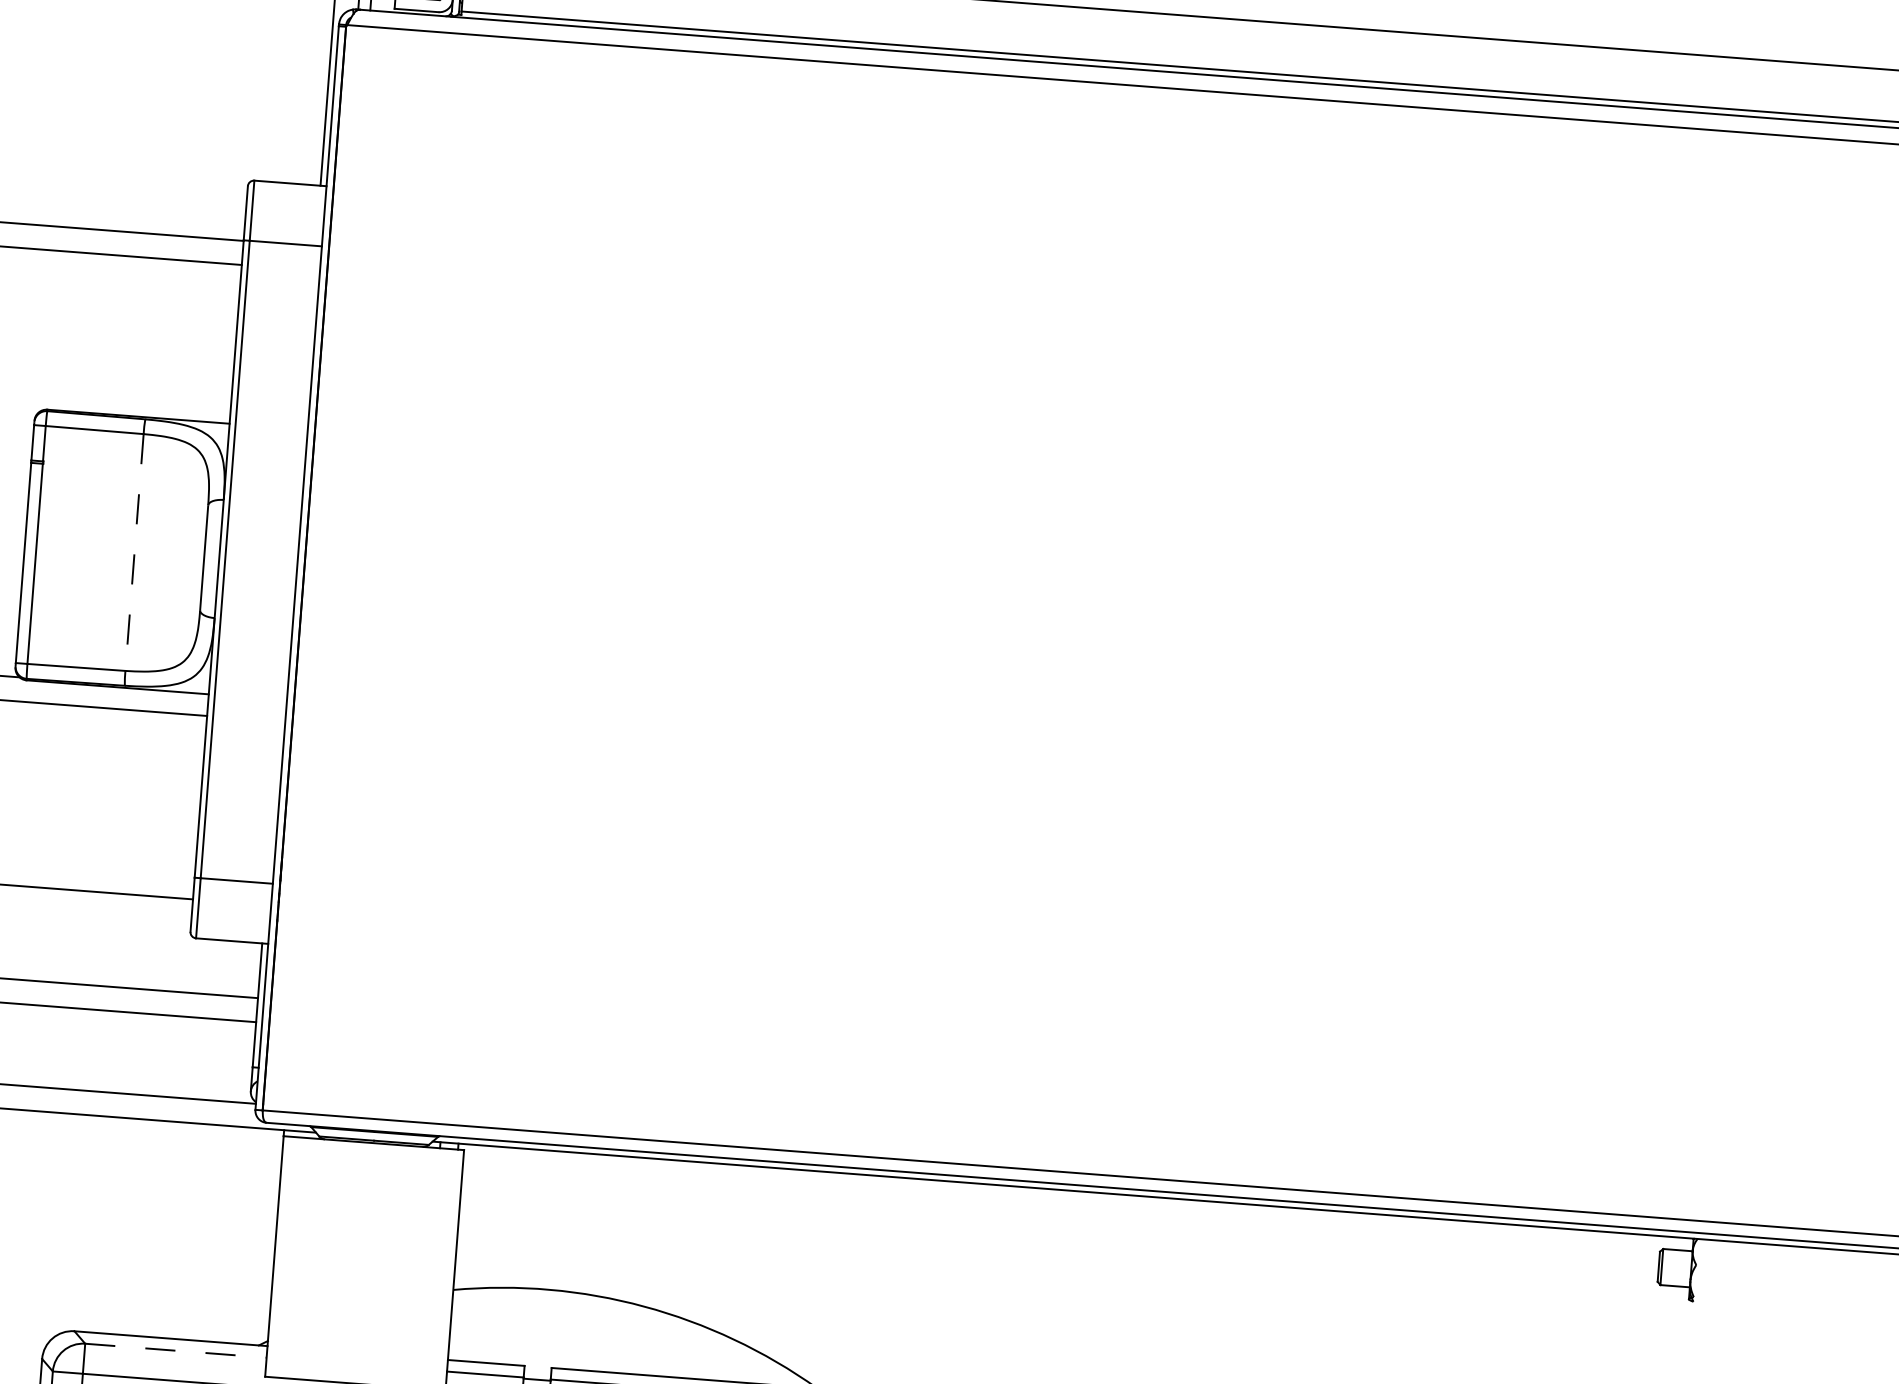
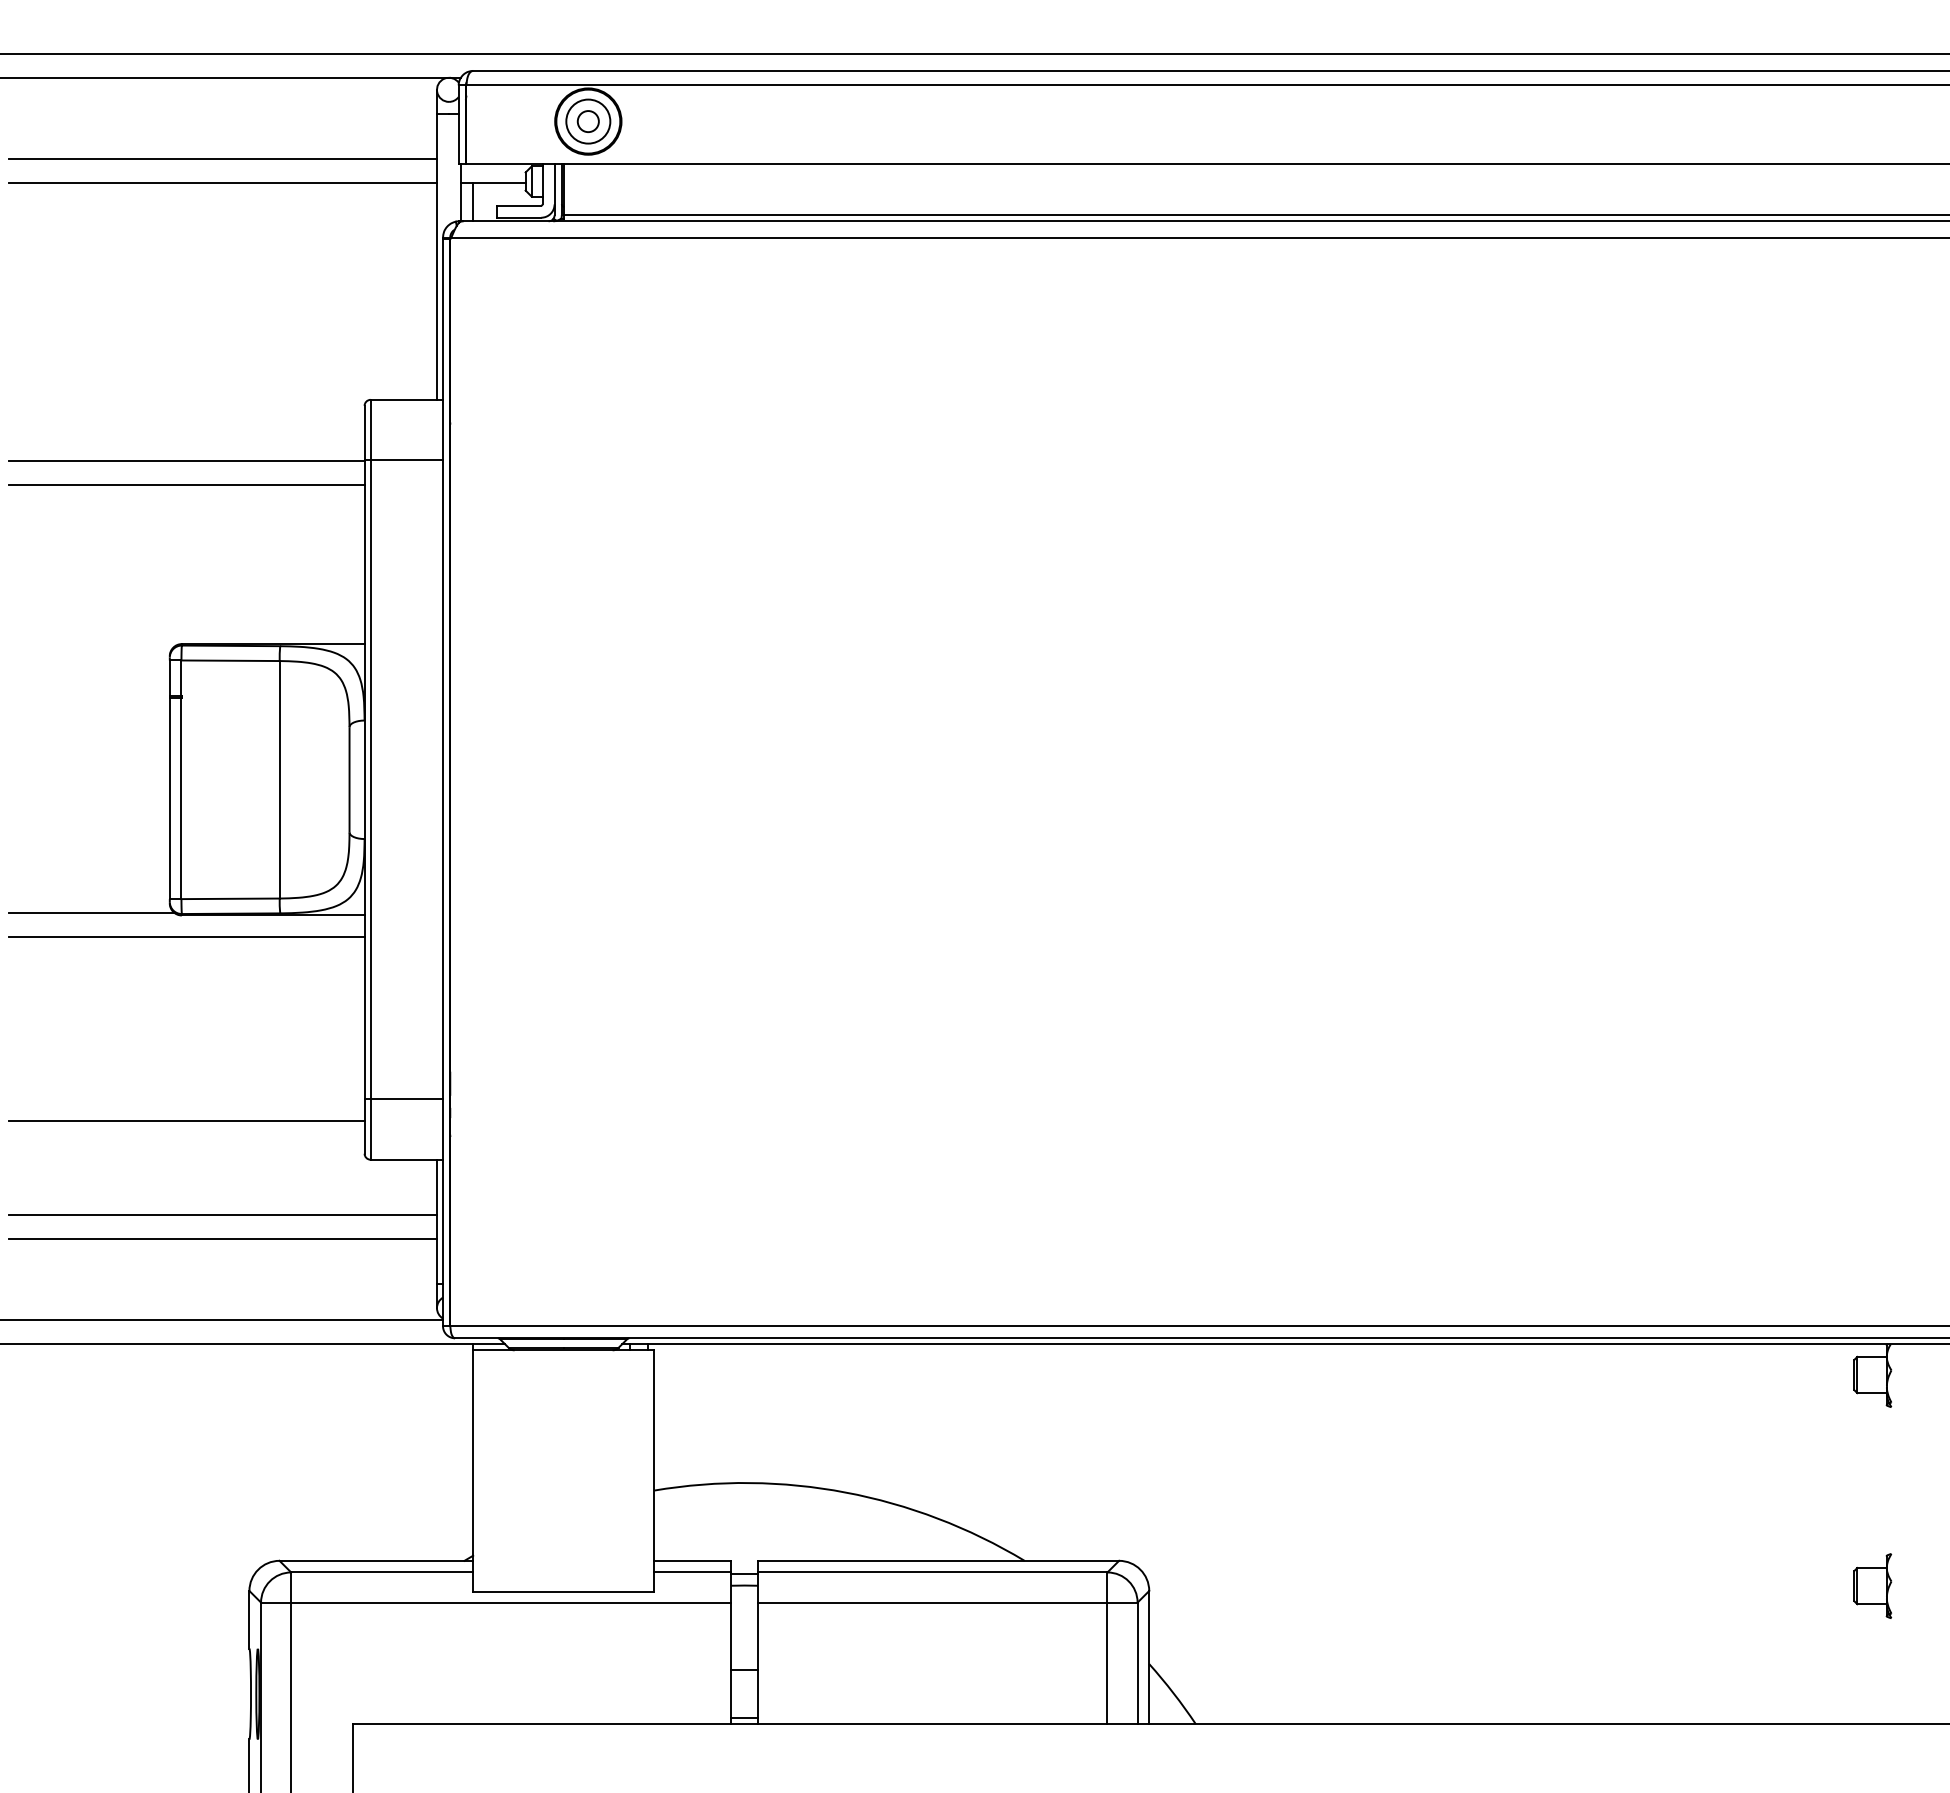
line: (134, 552) -> (279, 779), dashed -> solid
line: (176, 1350) -> (382, 1572), dashed -> solid

